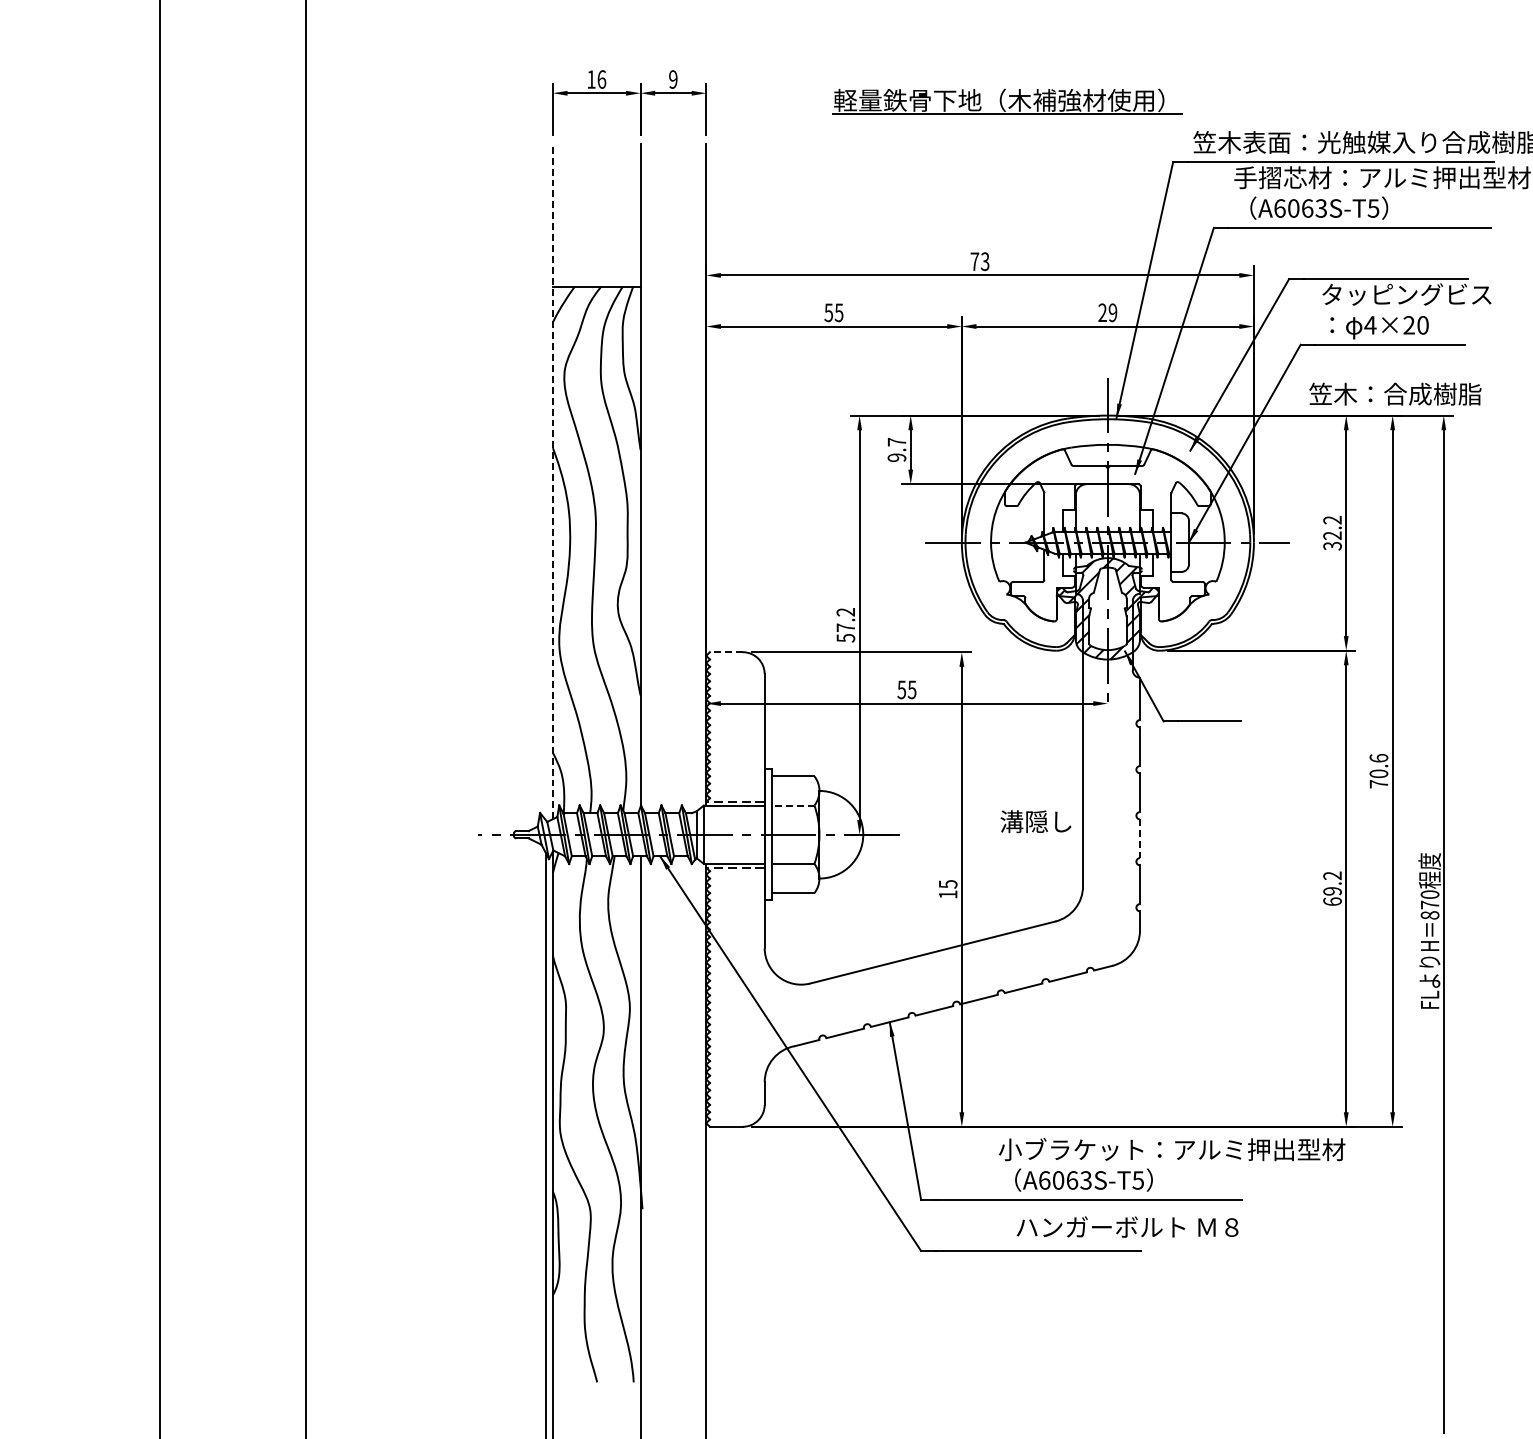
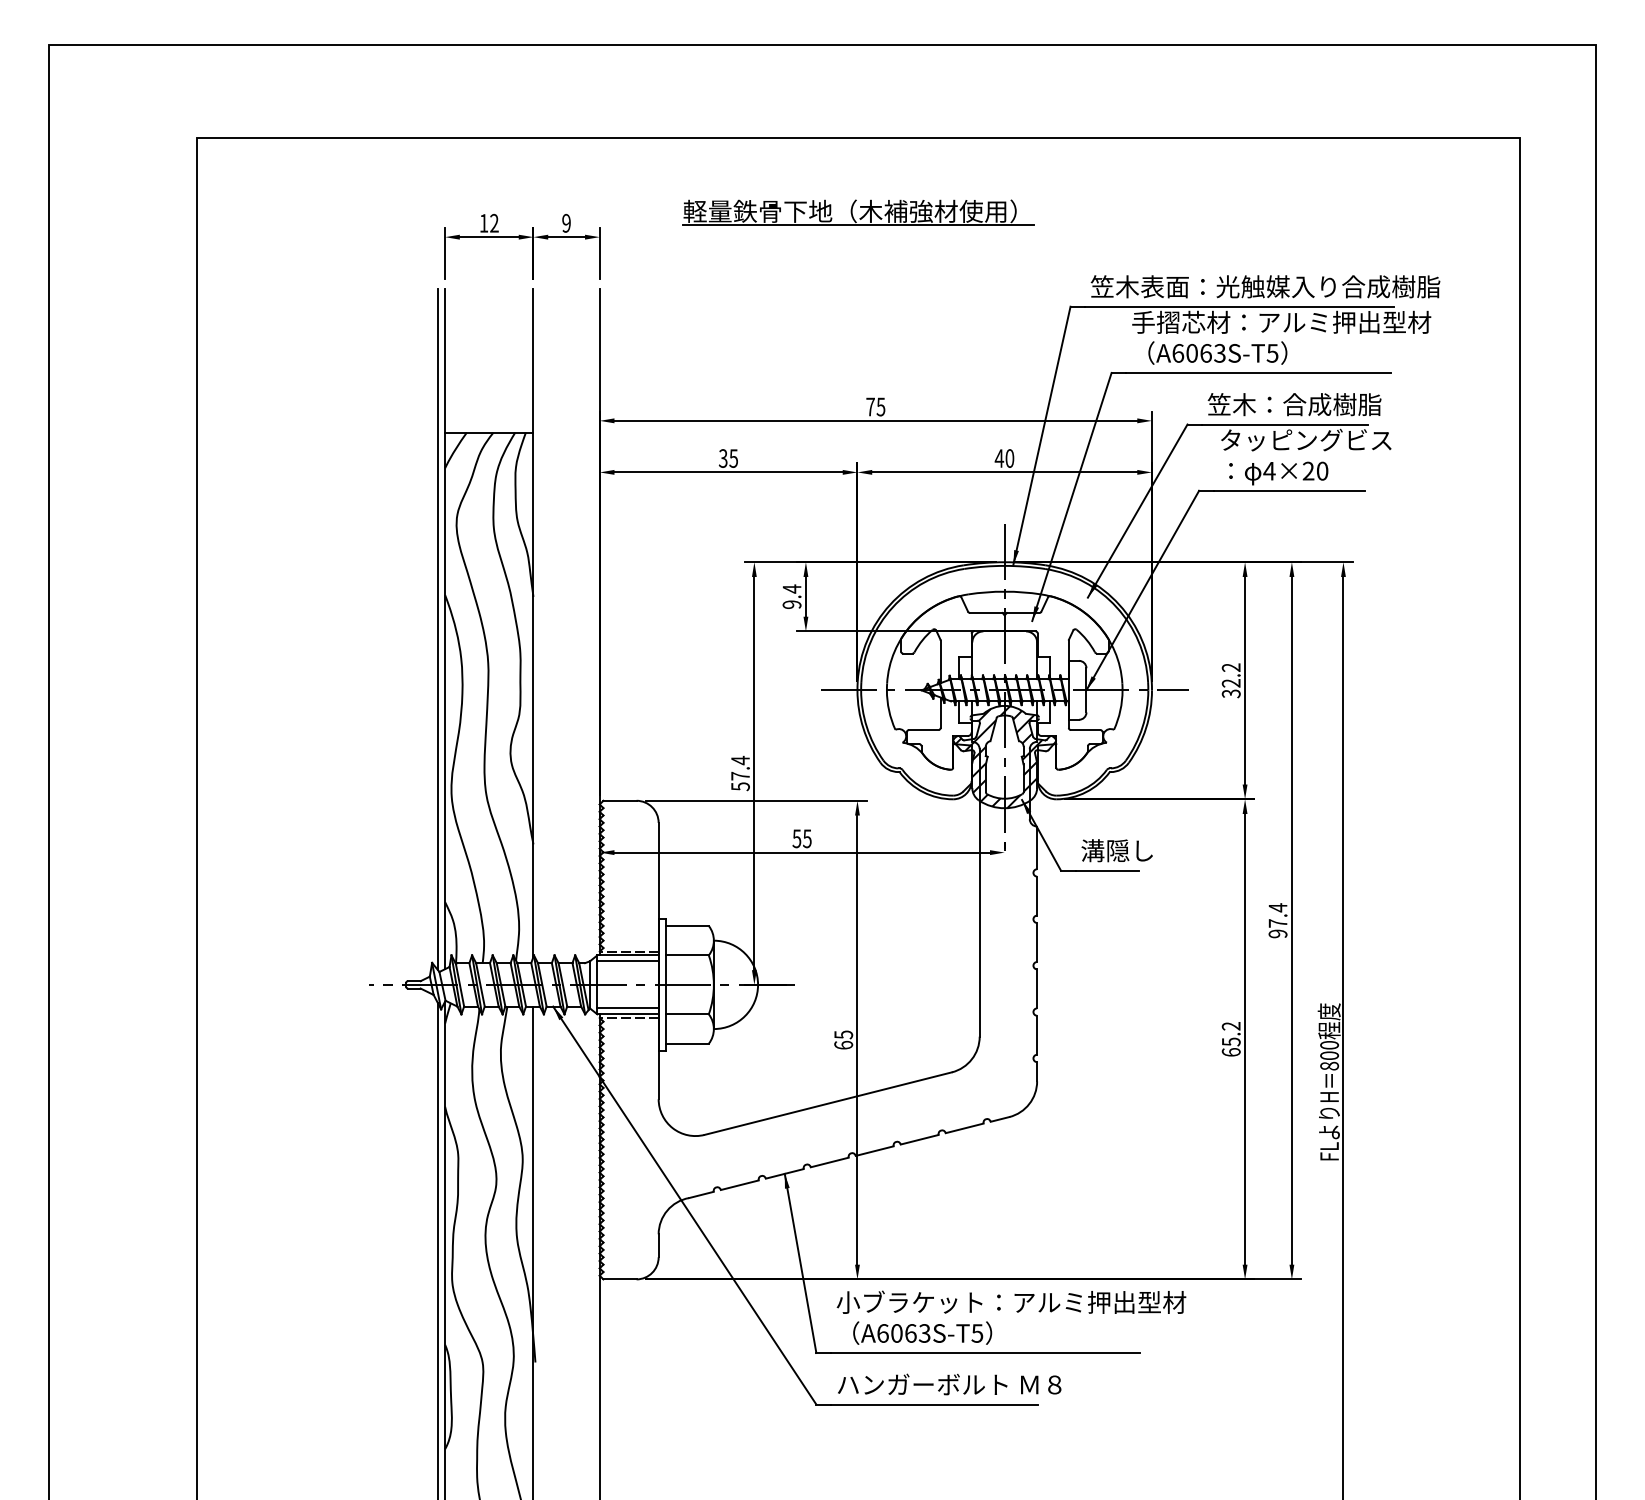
text: (601, 78) -> (494, 222), 16 -> 12
part: (1007, 101) -> (858, 212), moved
text: (985, 261) -> (881, 406), 73 -> 75
text: (828, 312) -> (723, 458), 55 -> 35
text: (1107, 312) -> (1004, 458), 29 -> 40
text: (1395, 394) -> (1294, 404), moved
text: (896, 441) -> (791, 588), 9.7 -> 9.4
line: (545, 481) -> (437, 628), added
line: (553, 481) -> (445, 628), dashed -> solid
text: (845, 612) -> (740, 760), 57.2 -> 57.4
line: (726, 651) -> (620, 800), dashed -> solid
text: (1378, 770) -> (1277, 920), 70.6 -> 97.4
line: (792, 805) -> (686, 955), dashed -> solid
line: (733, 811) -> (627, 961), added
text: (1035, 821) -> (1116, 850), moved
line: (1140, 838) -> (1037, 988), dashed -> solid
line: (733, 858) -> (627, 1008), added
text: (1331, 890) -> (1230, 1041), 69.2 -> 65.2
text: (948, 893) -> (843, 1044), 15 -> 65
text: (1429, 904) -> (1329, 1055), 870 -> 800
text: (1172, 1164) -> (1011, 1317), moved
text: (1127, 1227) -> (949, 1384), moved

